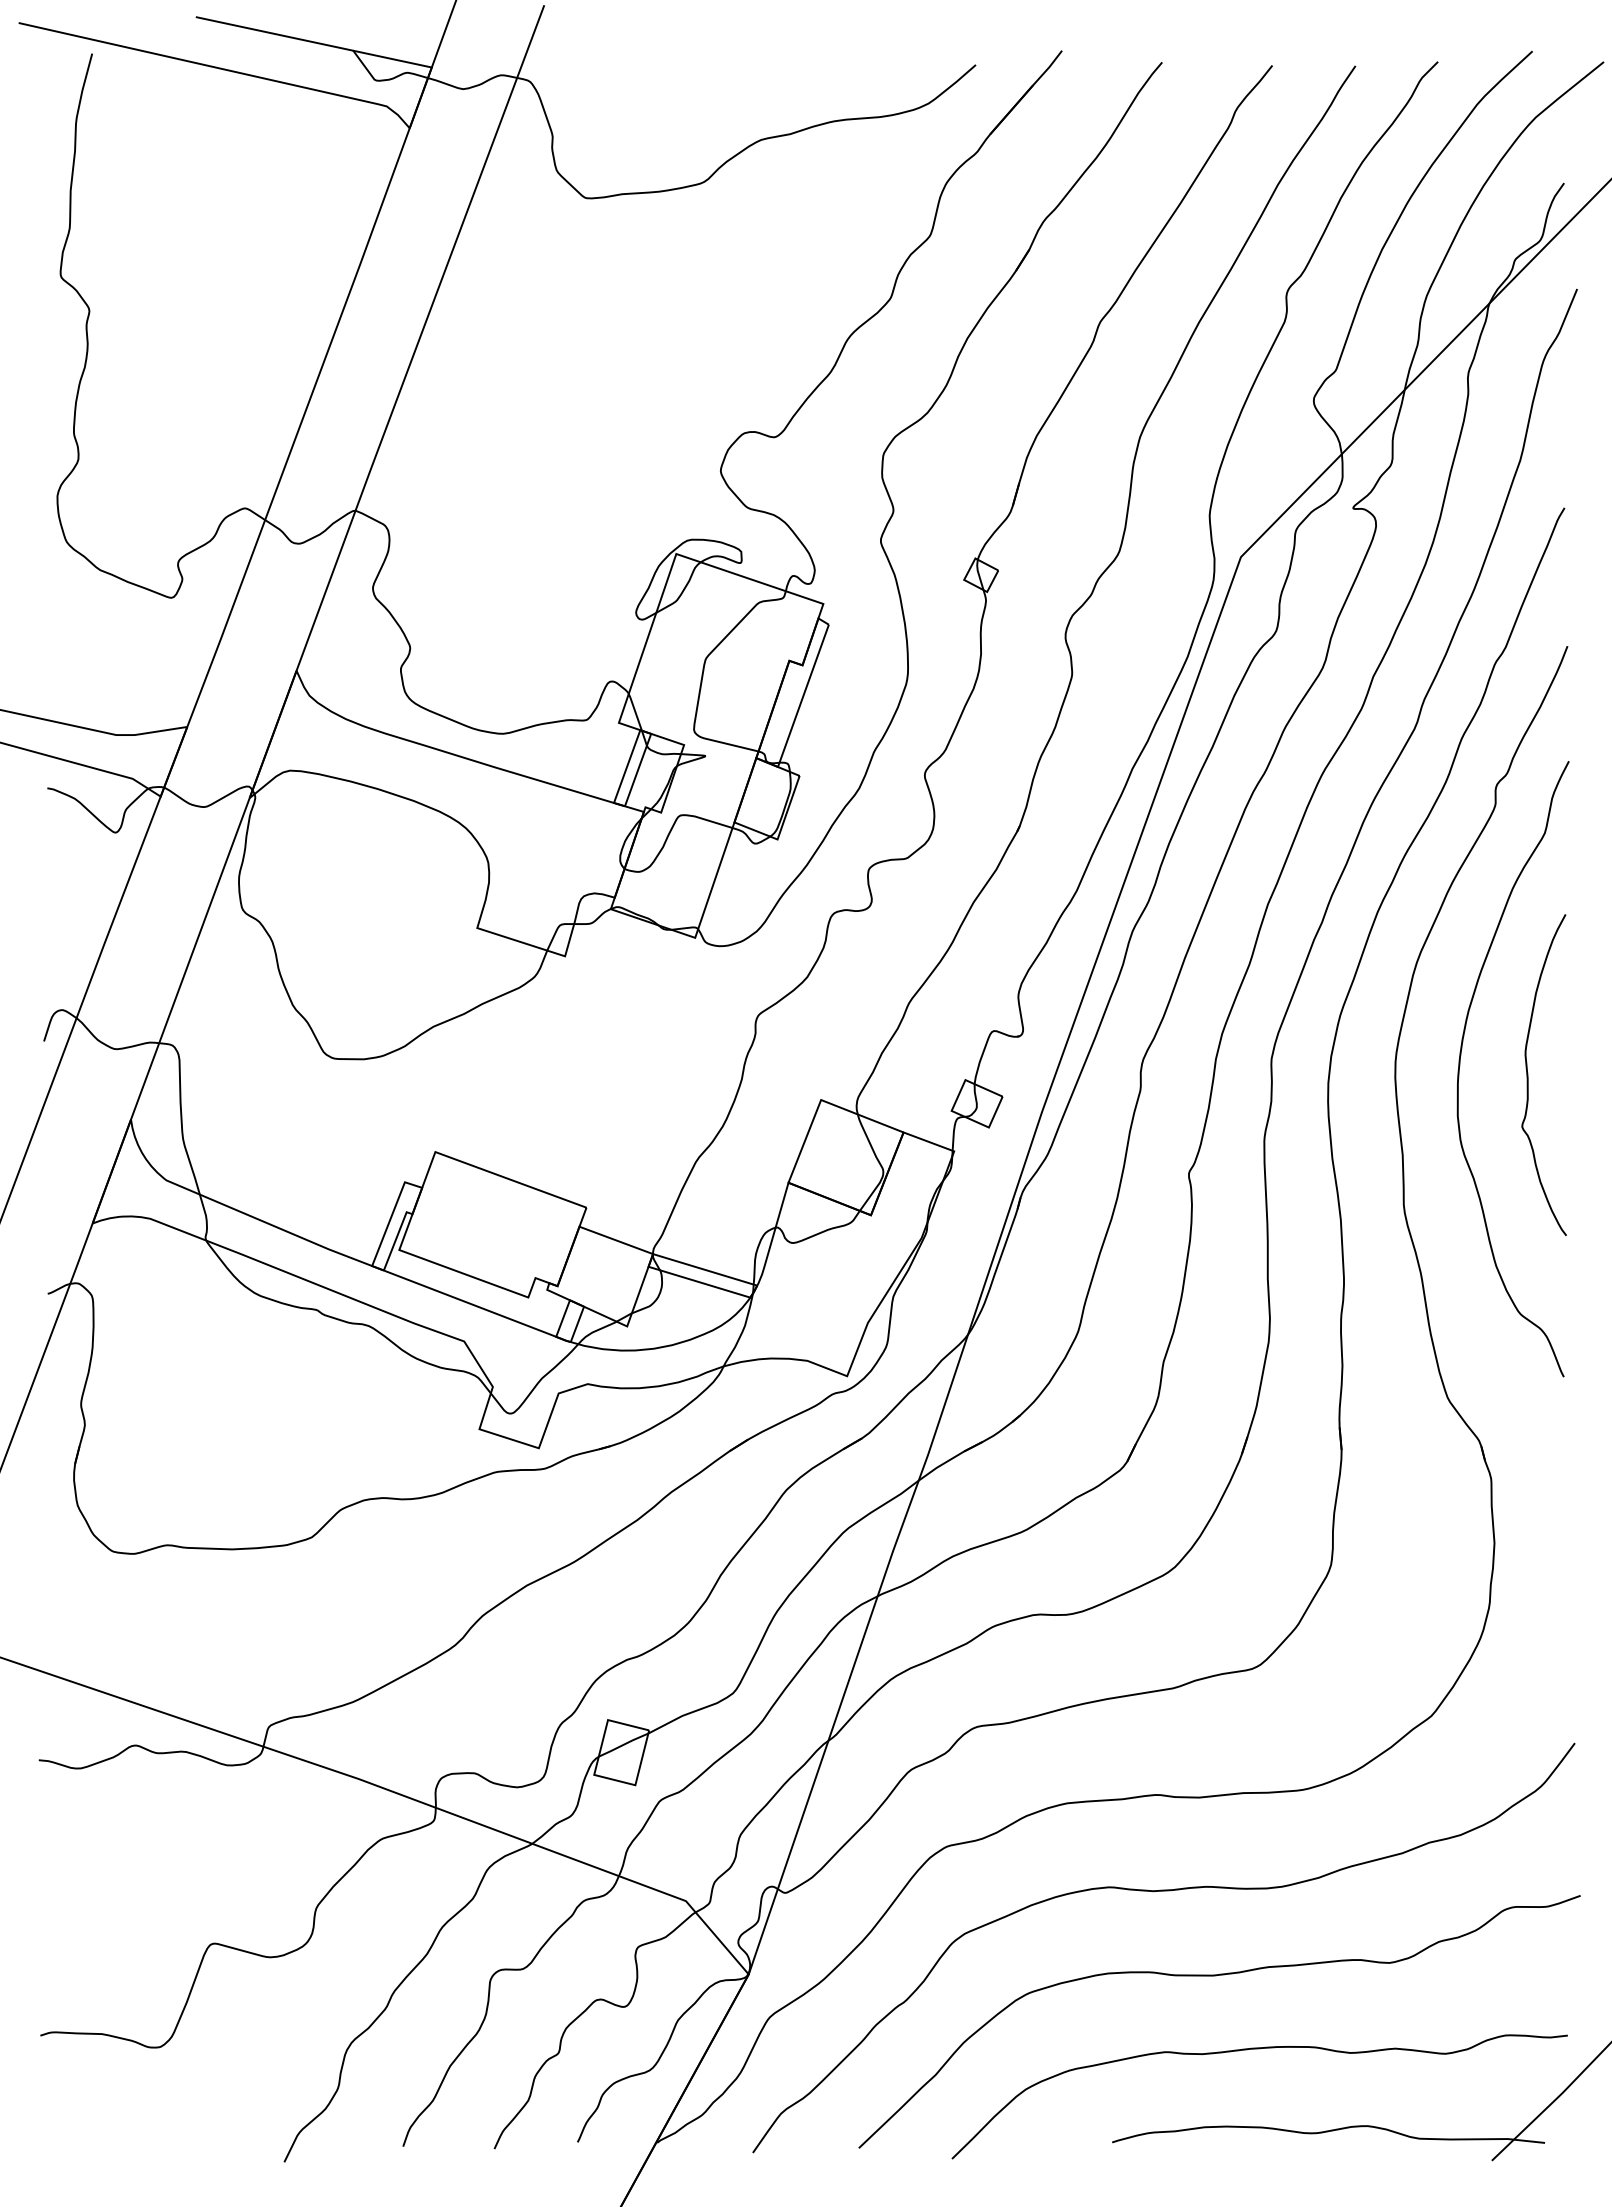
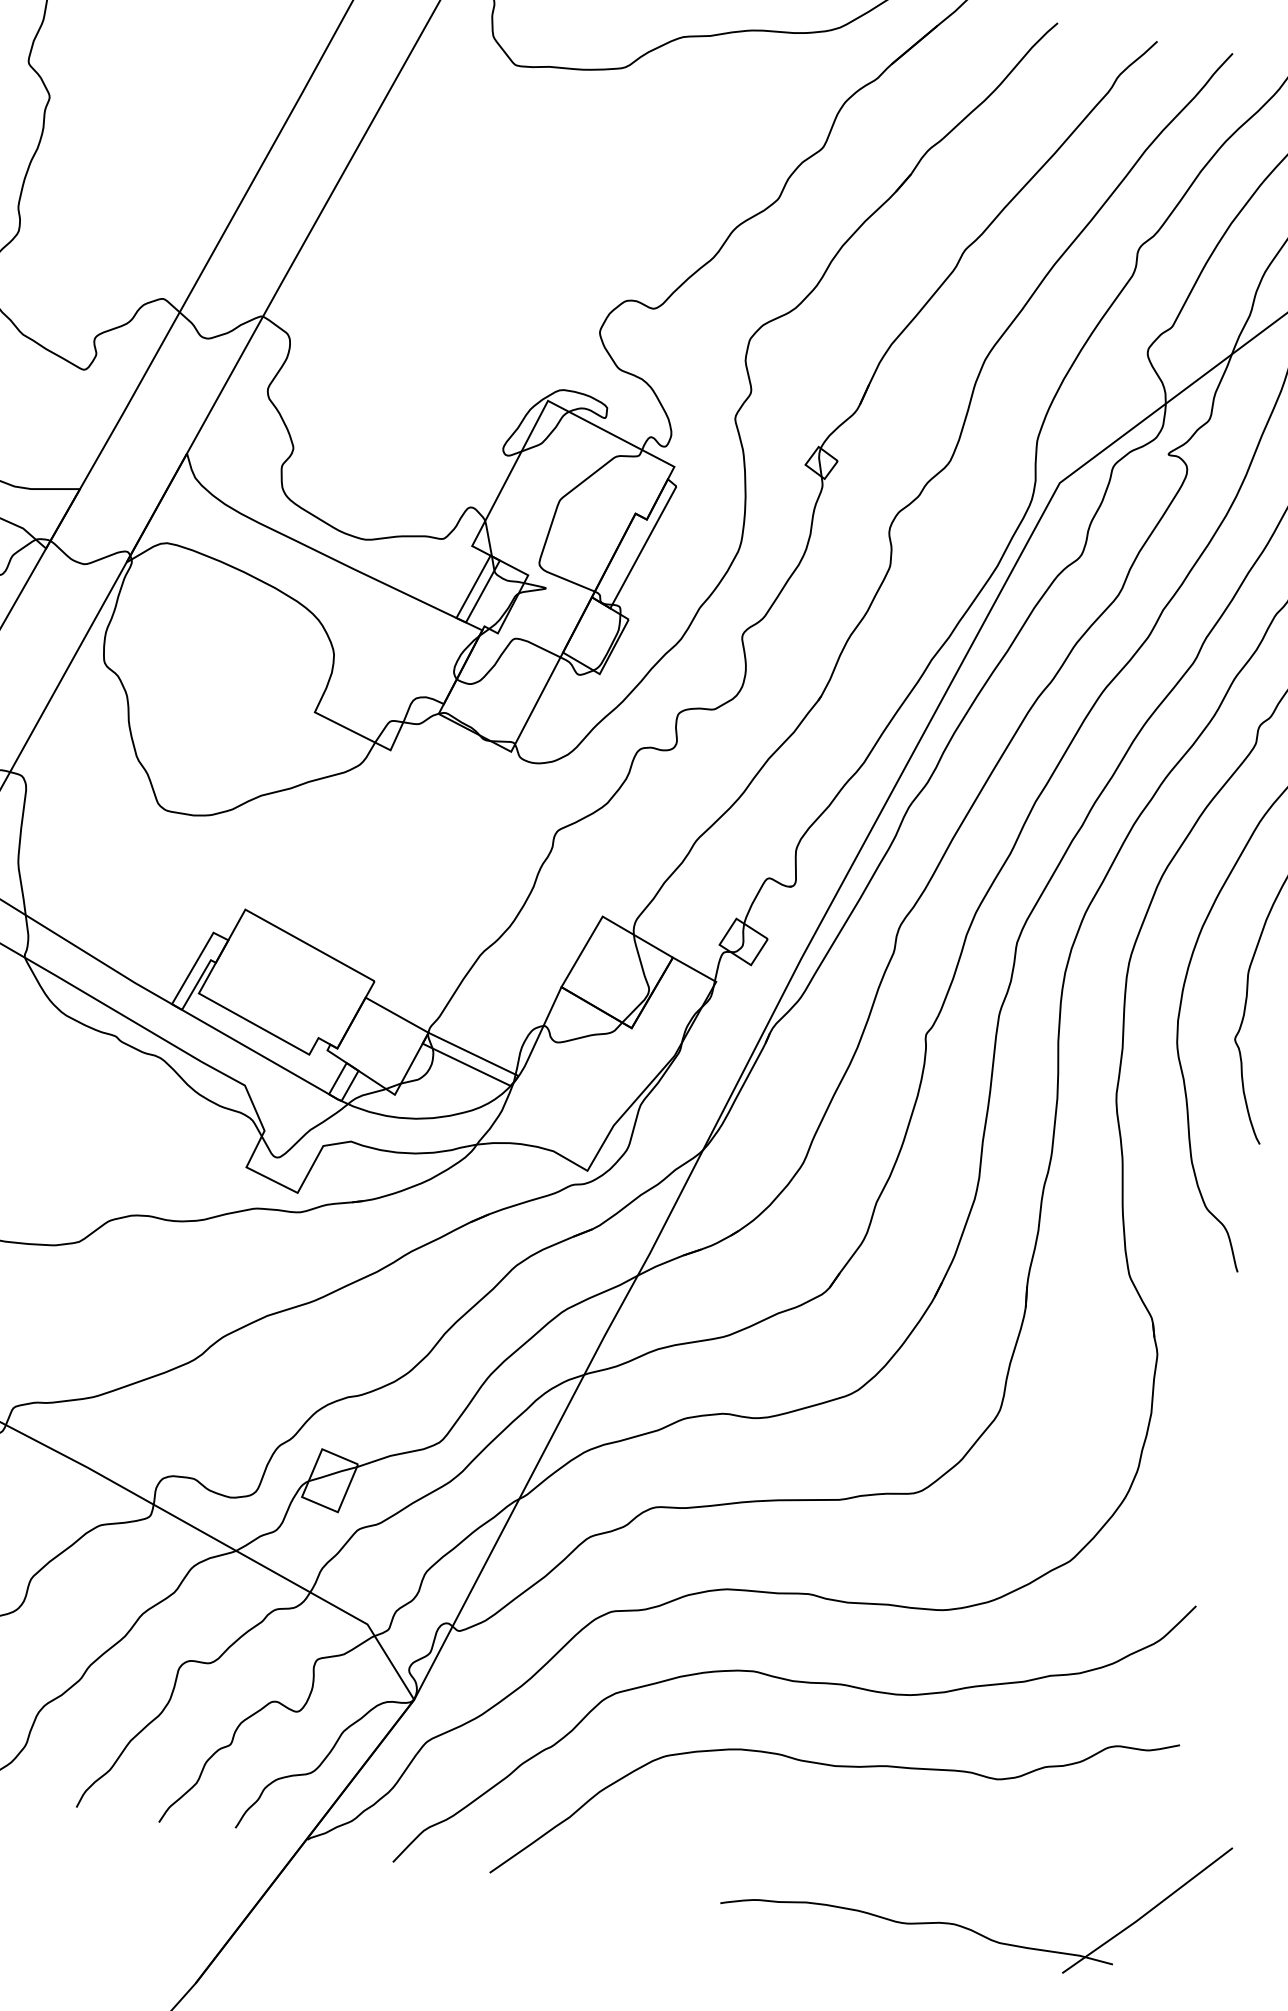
curve: (1259, 2049) -> (867, 1839), removed

